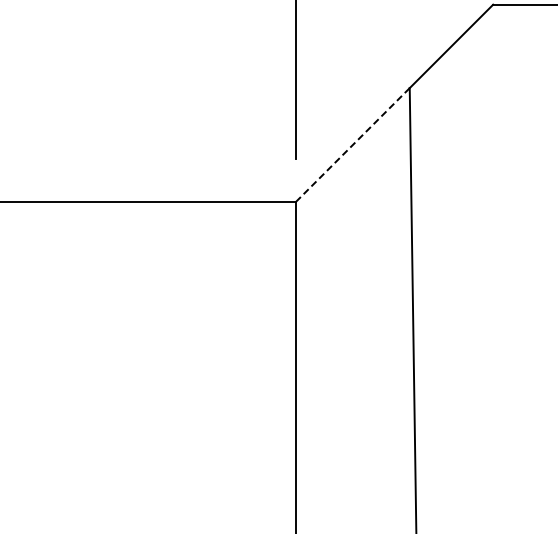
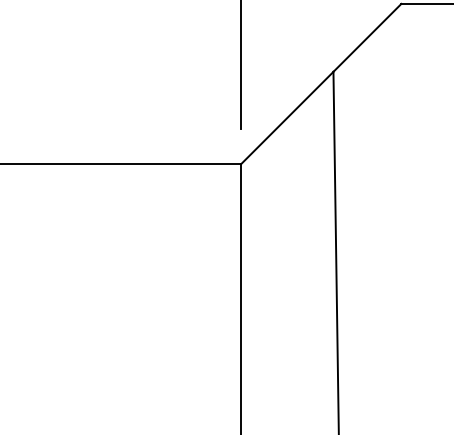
line: (352, 145) -> (286, 118), dashed -> solid

